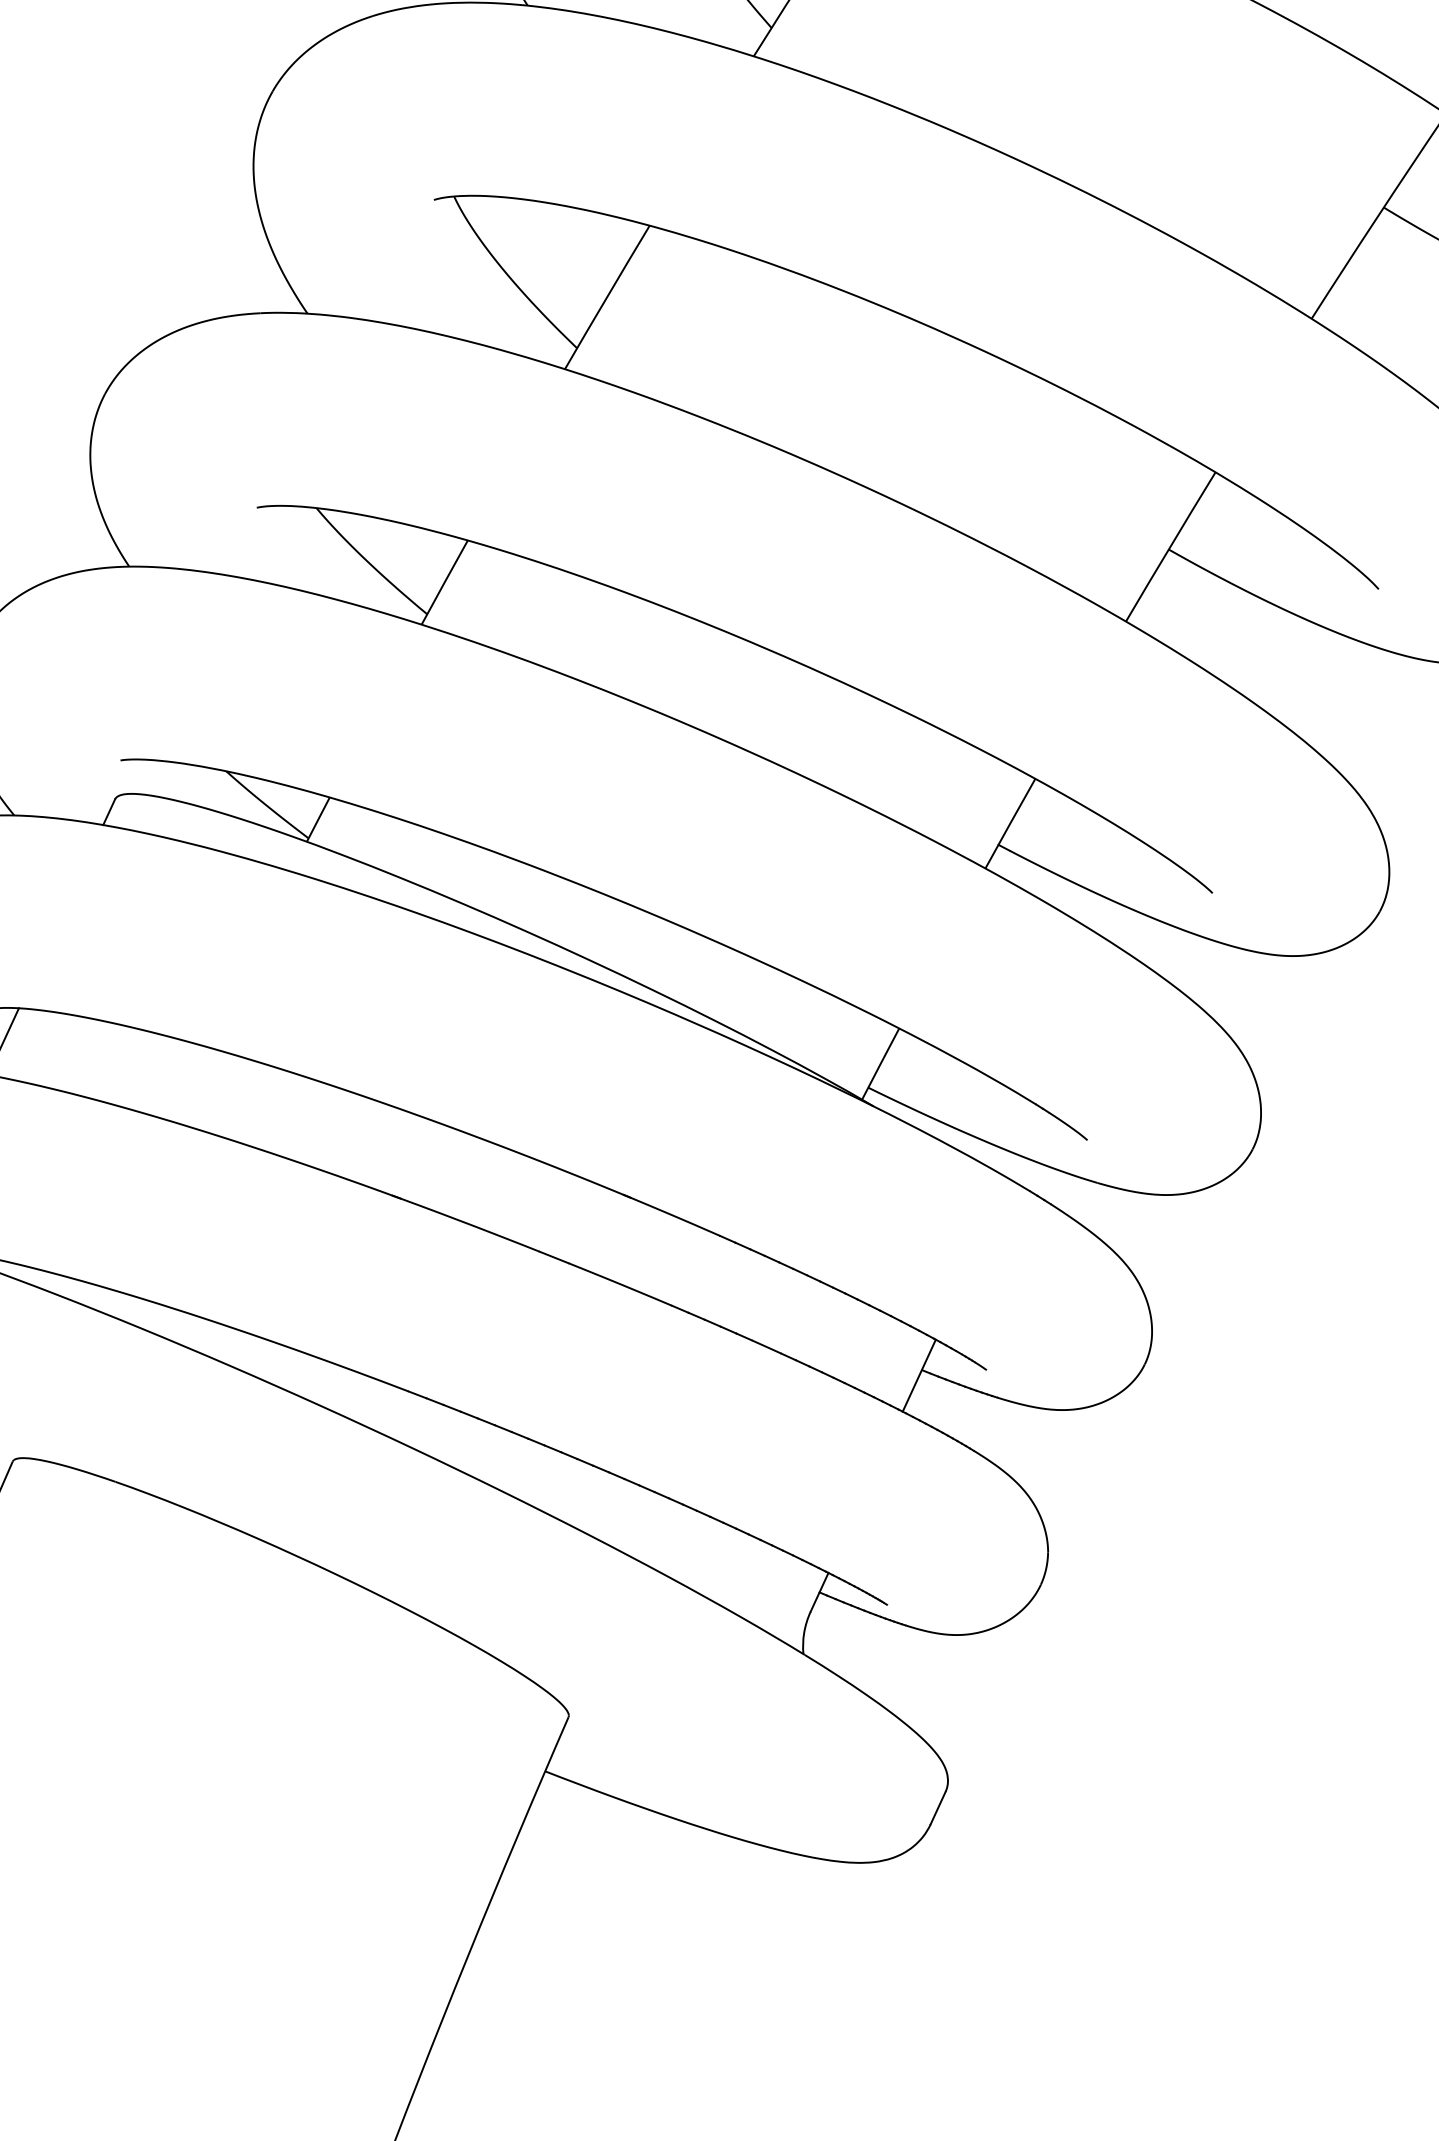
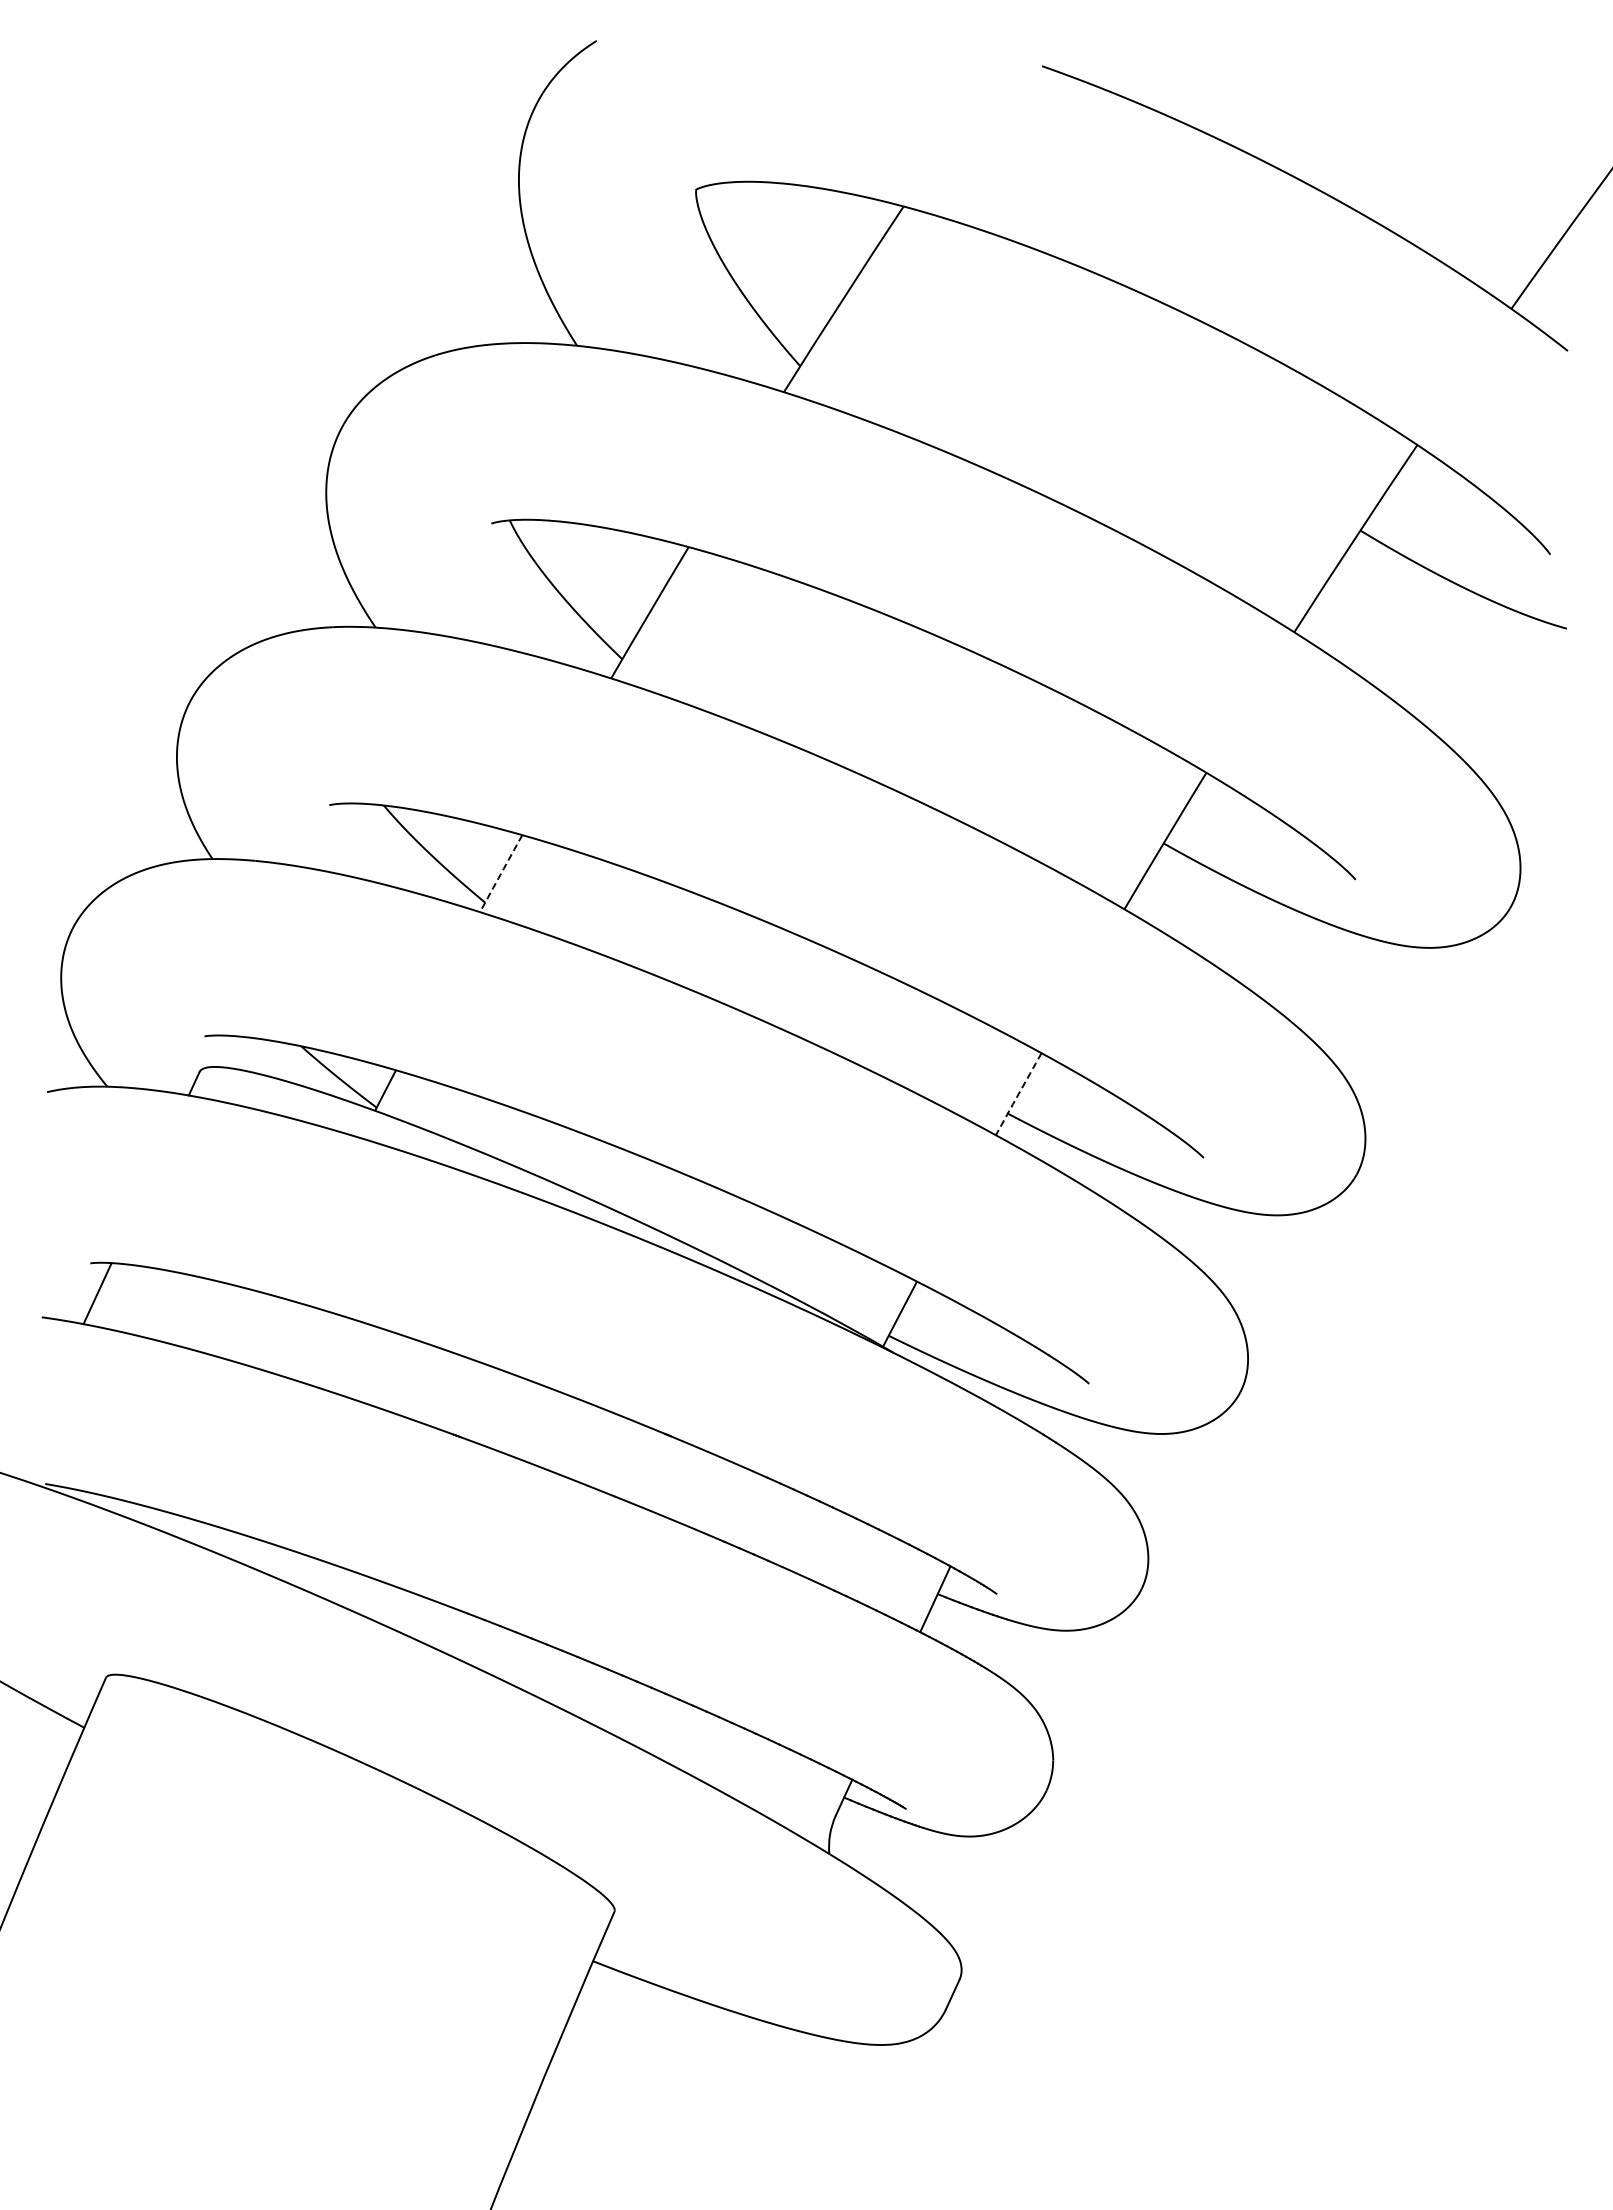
arc: (445, 582) -> (501, 873), solid -> dashed
arc: (1010, 823) -> (1018, 1094), solid -> dashed

